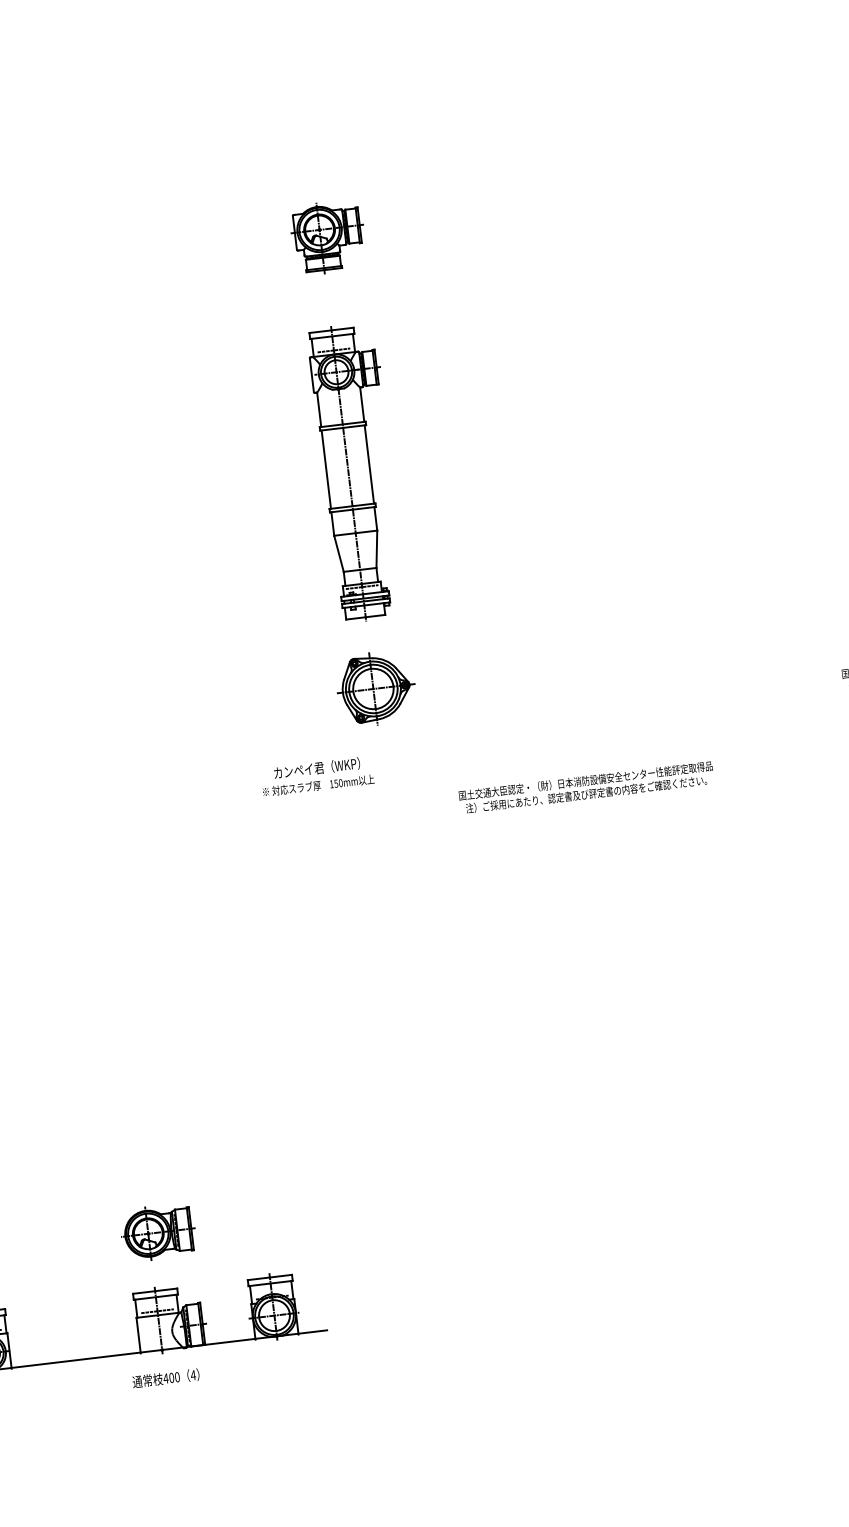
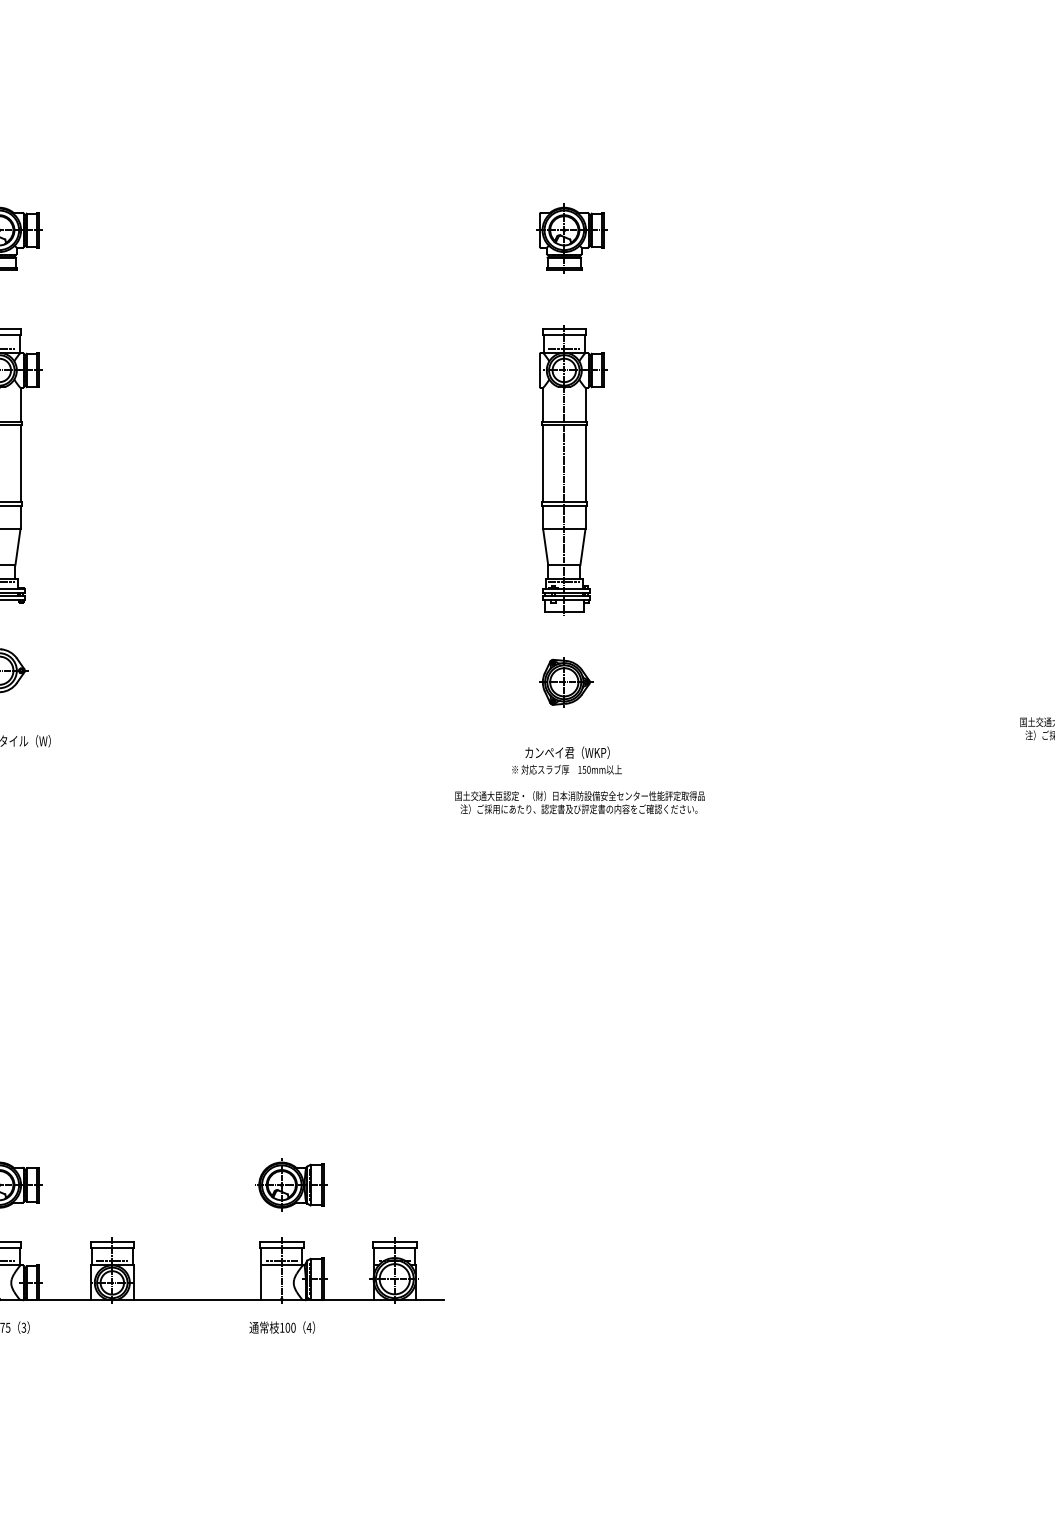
part: (376, 688) -> (566, 682), size x0.71
text: (316, 776) -> (566, 760), moved
text: (586, 787) -> (579, 802), moved
text: (165, 1378) -> (281, 1327), 400 -> 100

